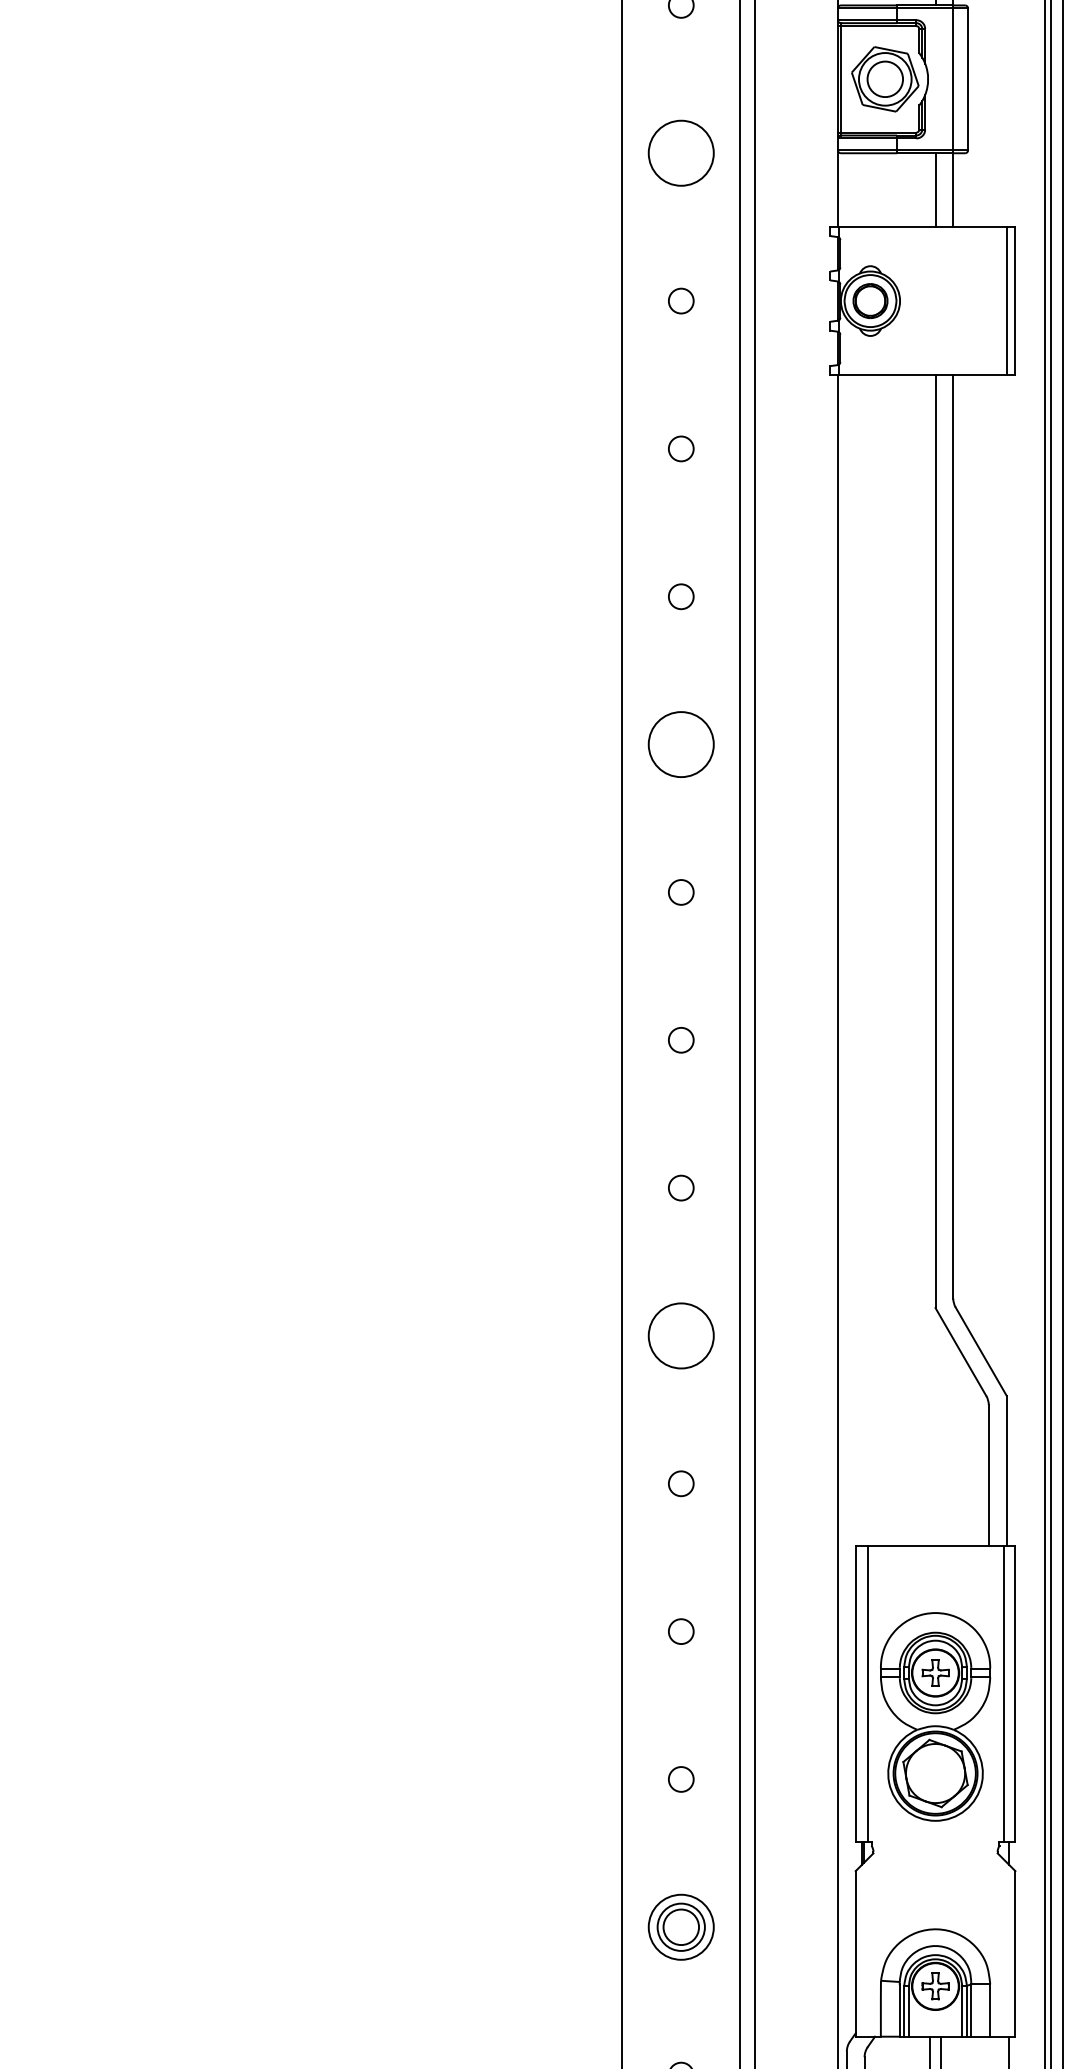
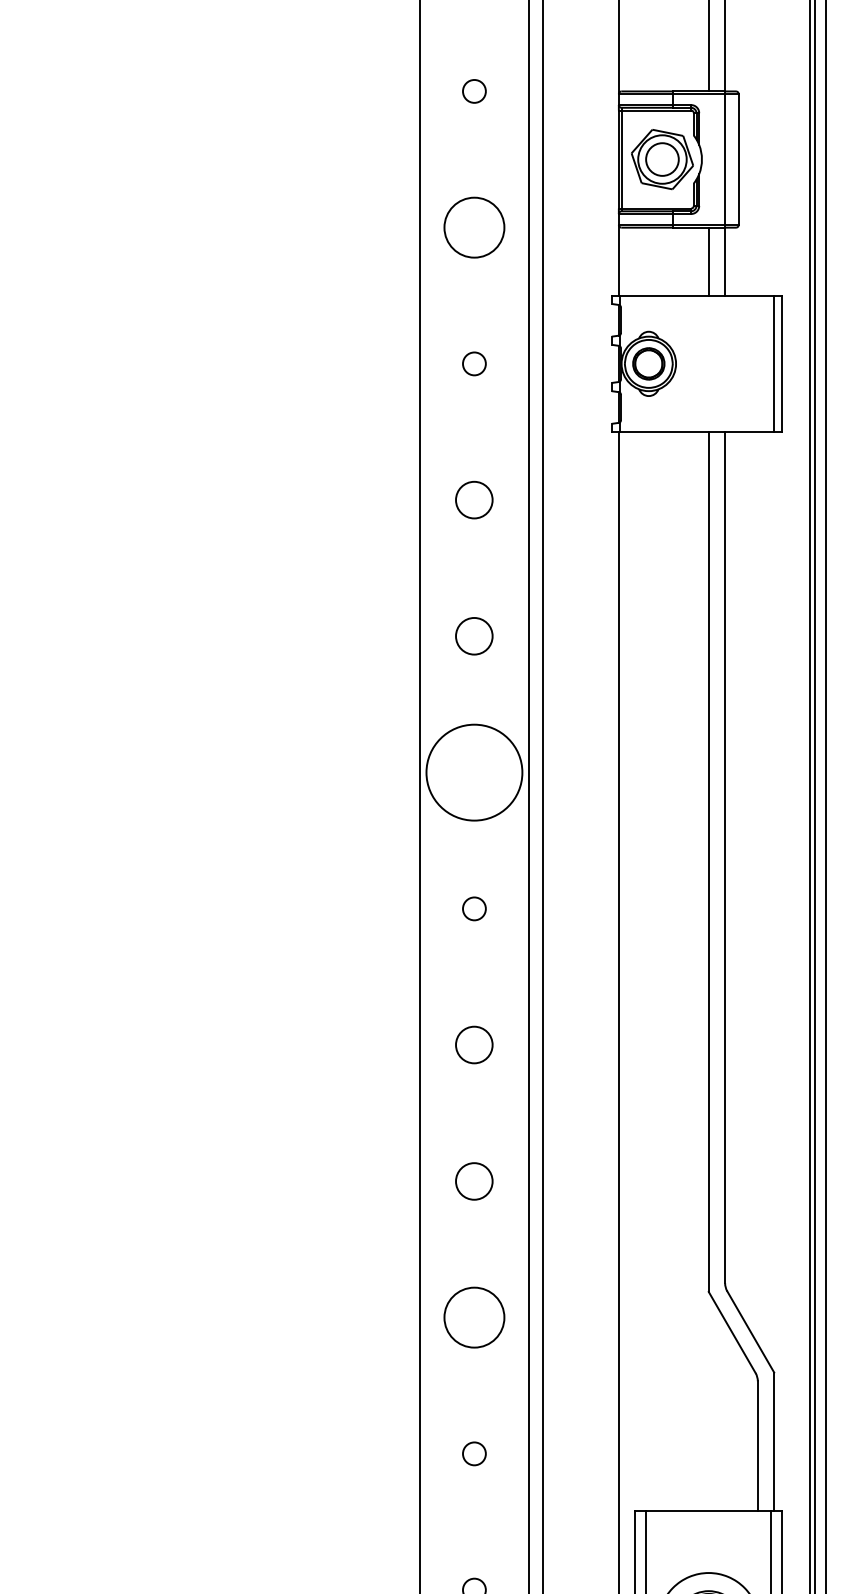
circle: (681, 448) -> (474, 499), size x1.6
circle: (681, 596) -> (474, 636), size x1.6
circle: (680, 744) -> (473, 772), size x1.6
circle: (681, 1040) -> (474, 1045), size x1.6
circle: (681, 1187) -> (474, 1180), size x1.6

